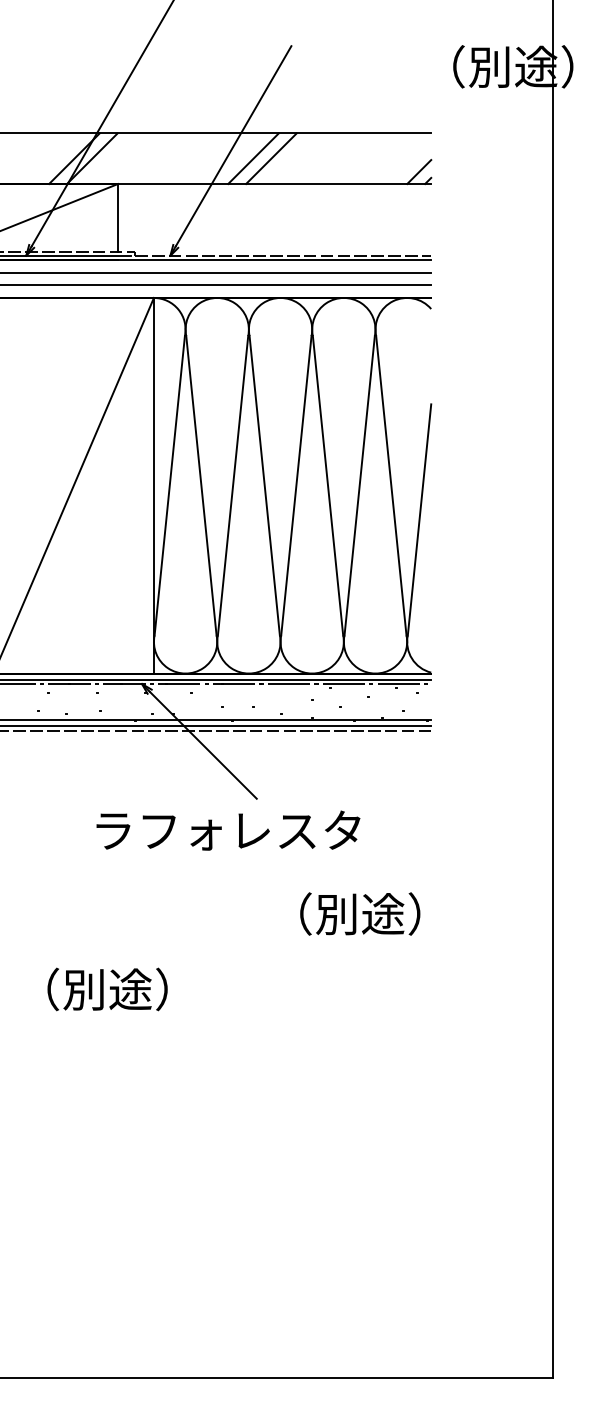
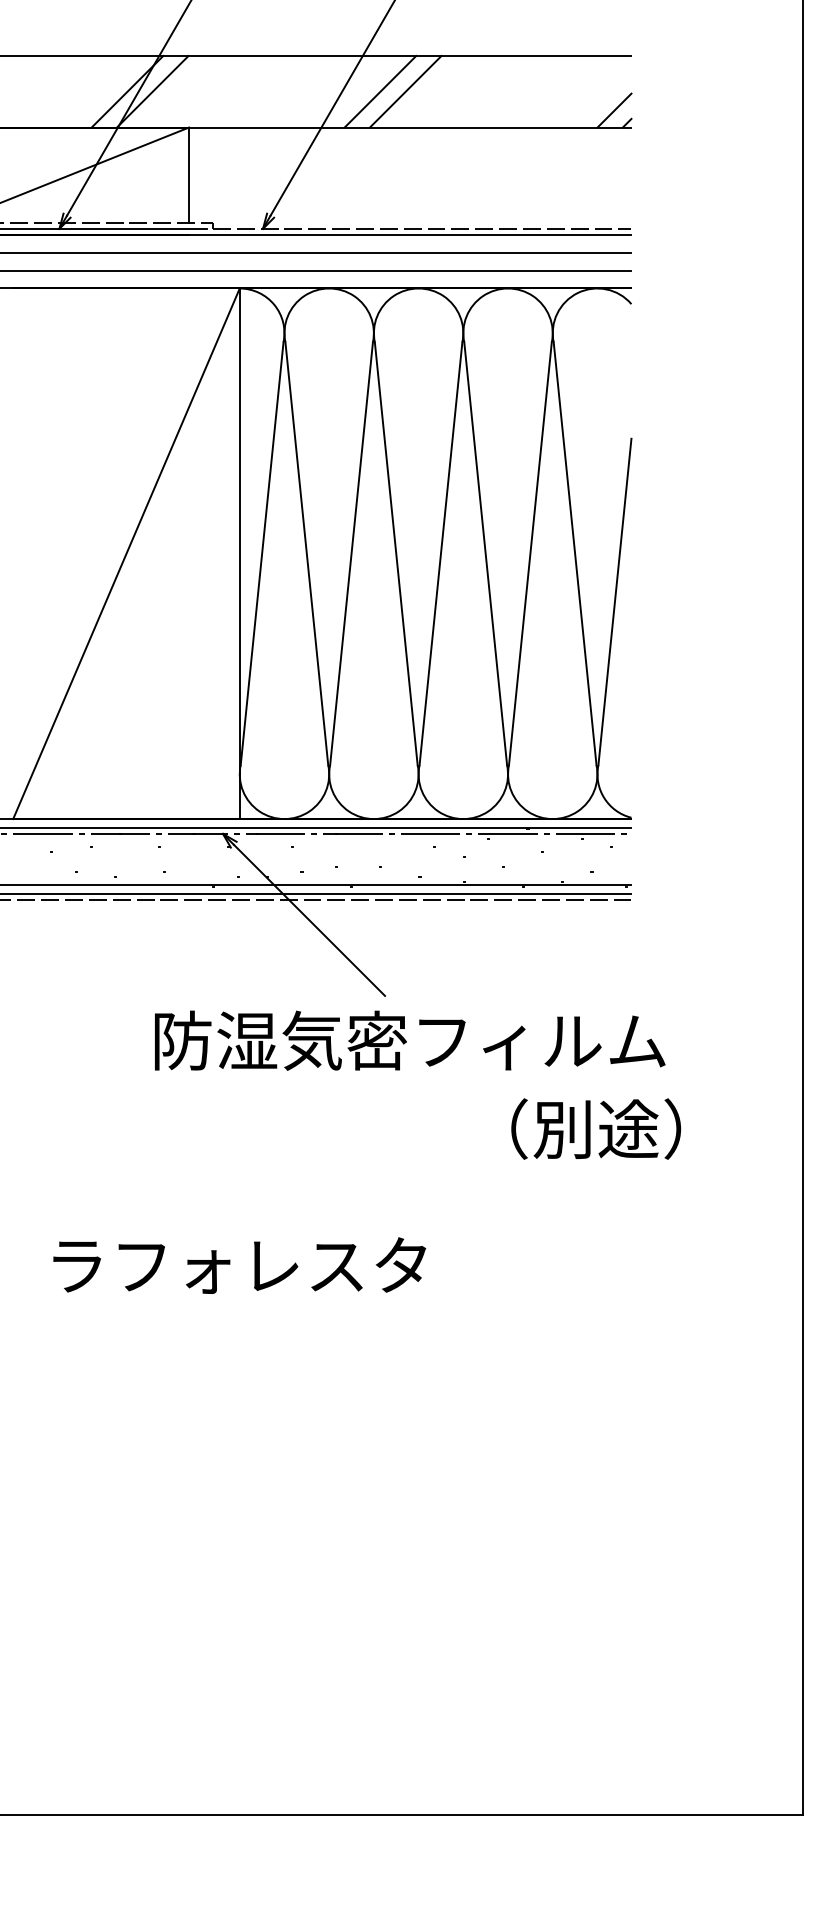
text: (274, 830) -> (410, 1040), ラフォレスタ -> 防湿気密フィルム
text: (360, 913) -> (596, 1128), moved
text: (153, 989) -> (239, 1265), （別途） -> ラフォレスタ

